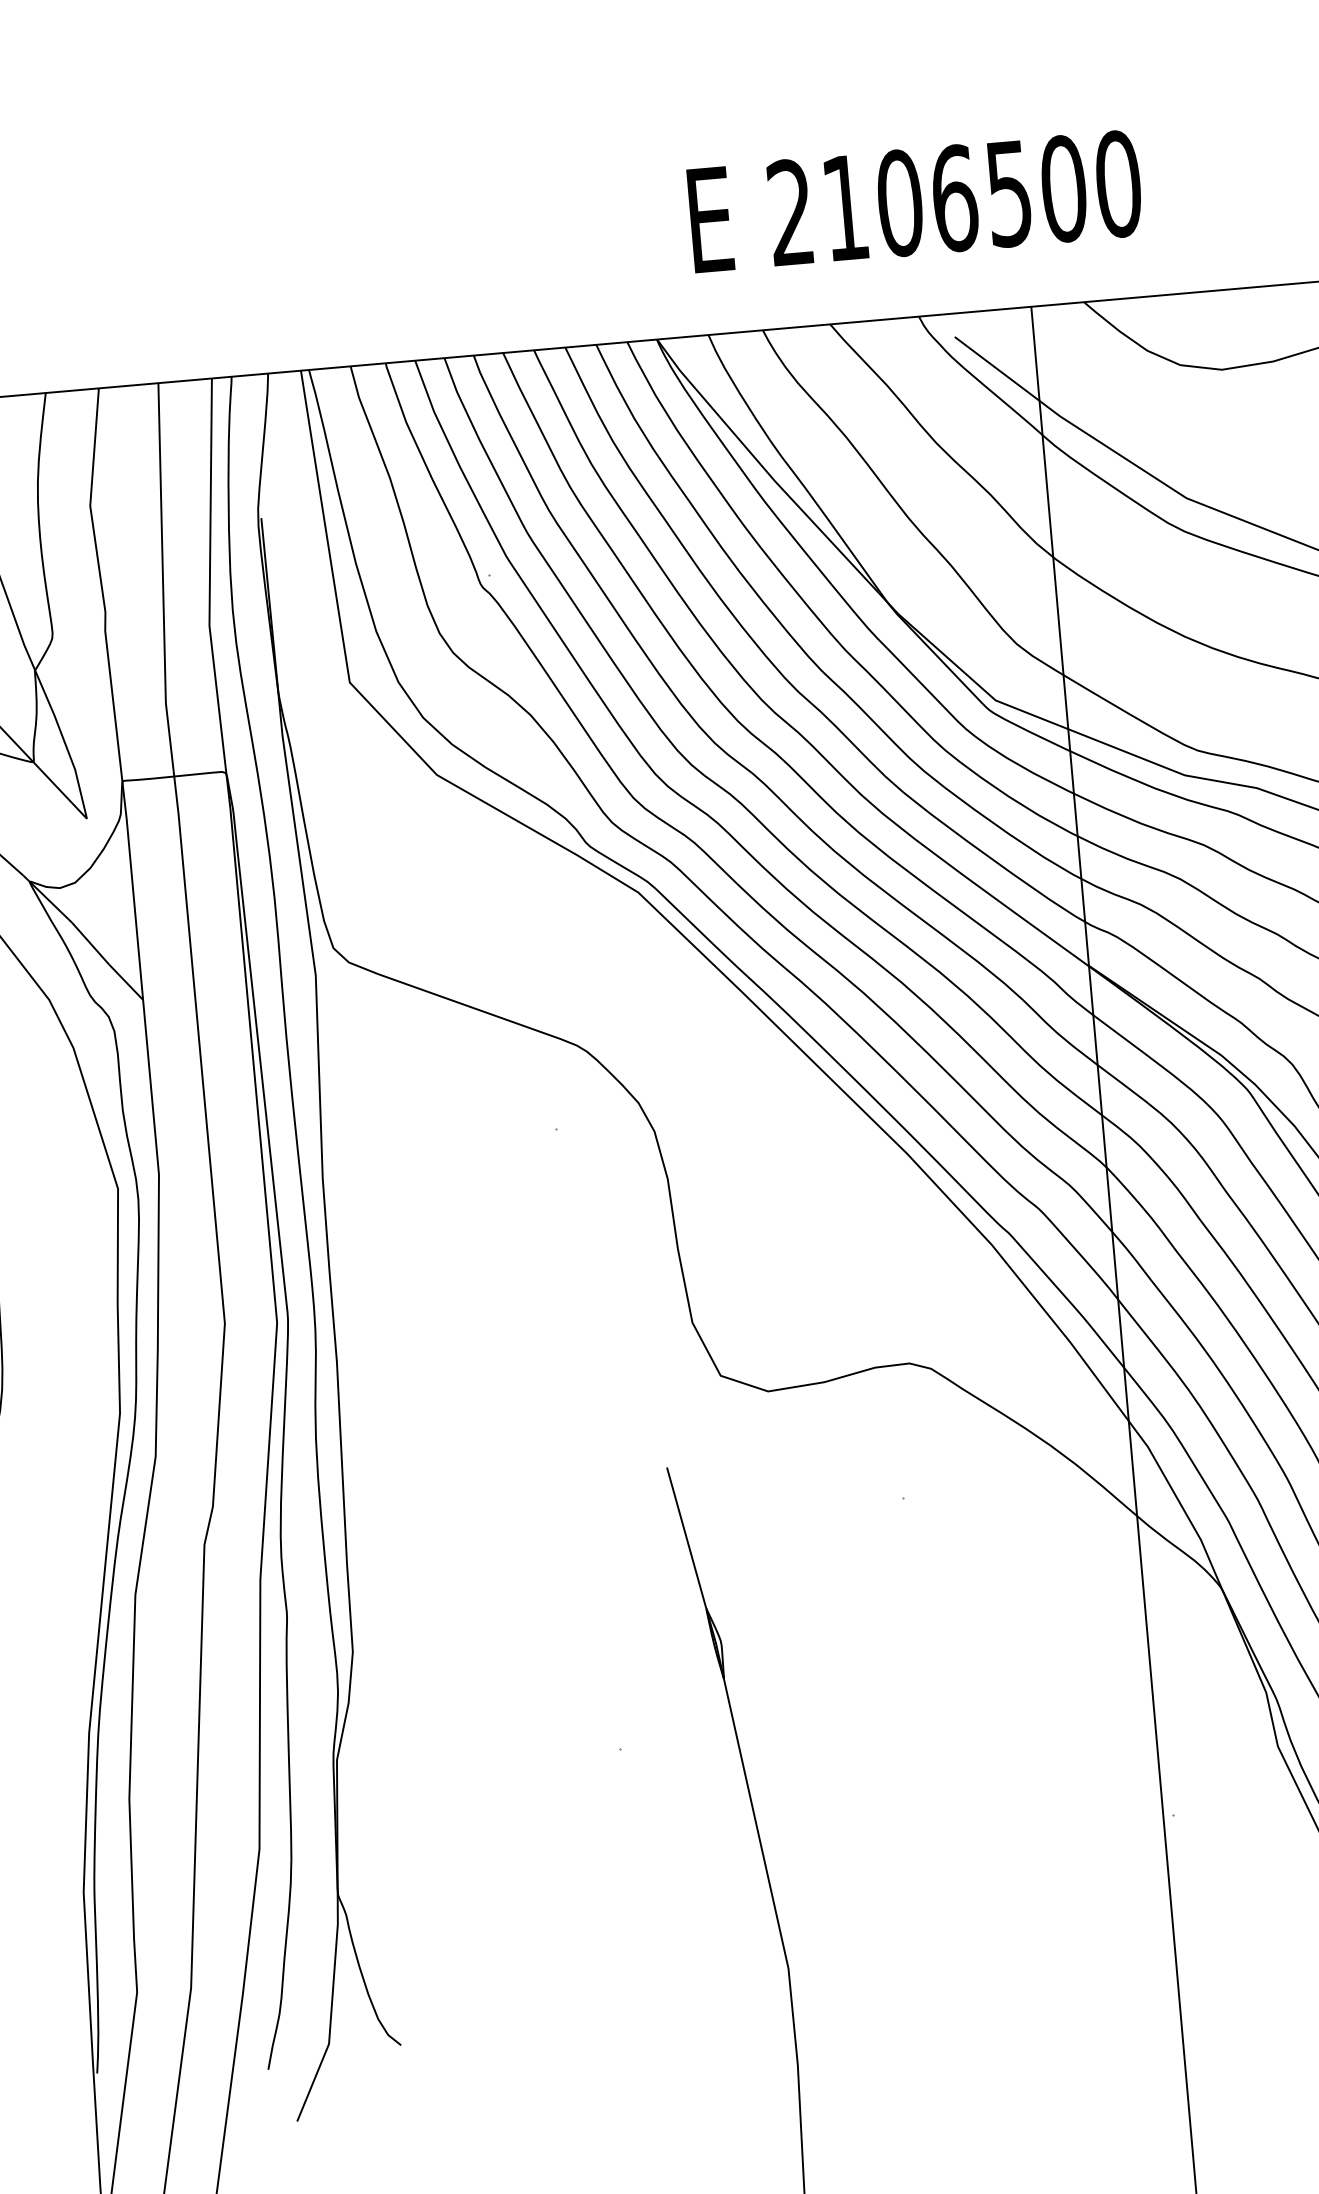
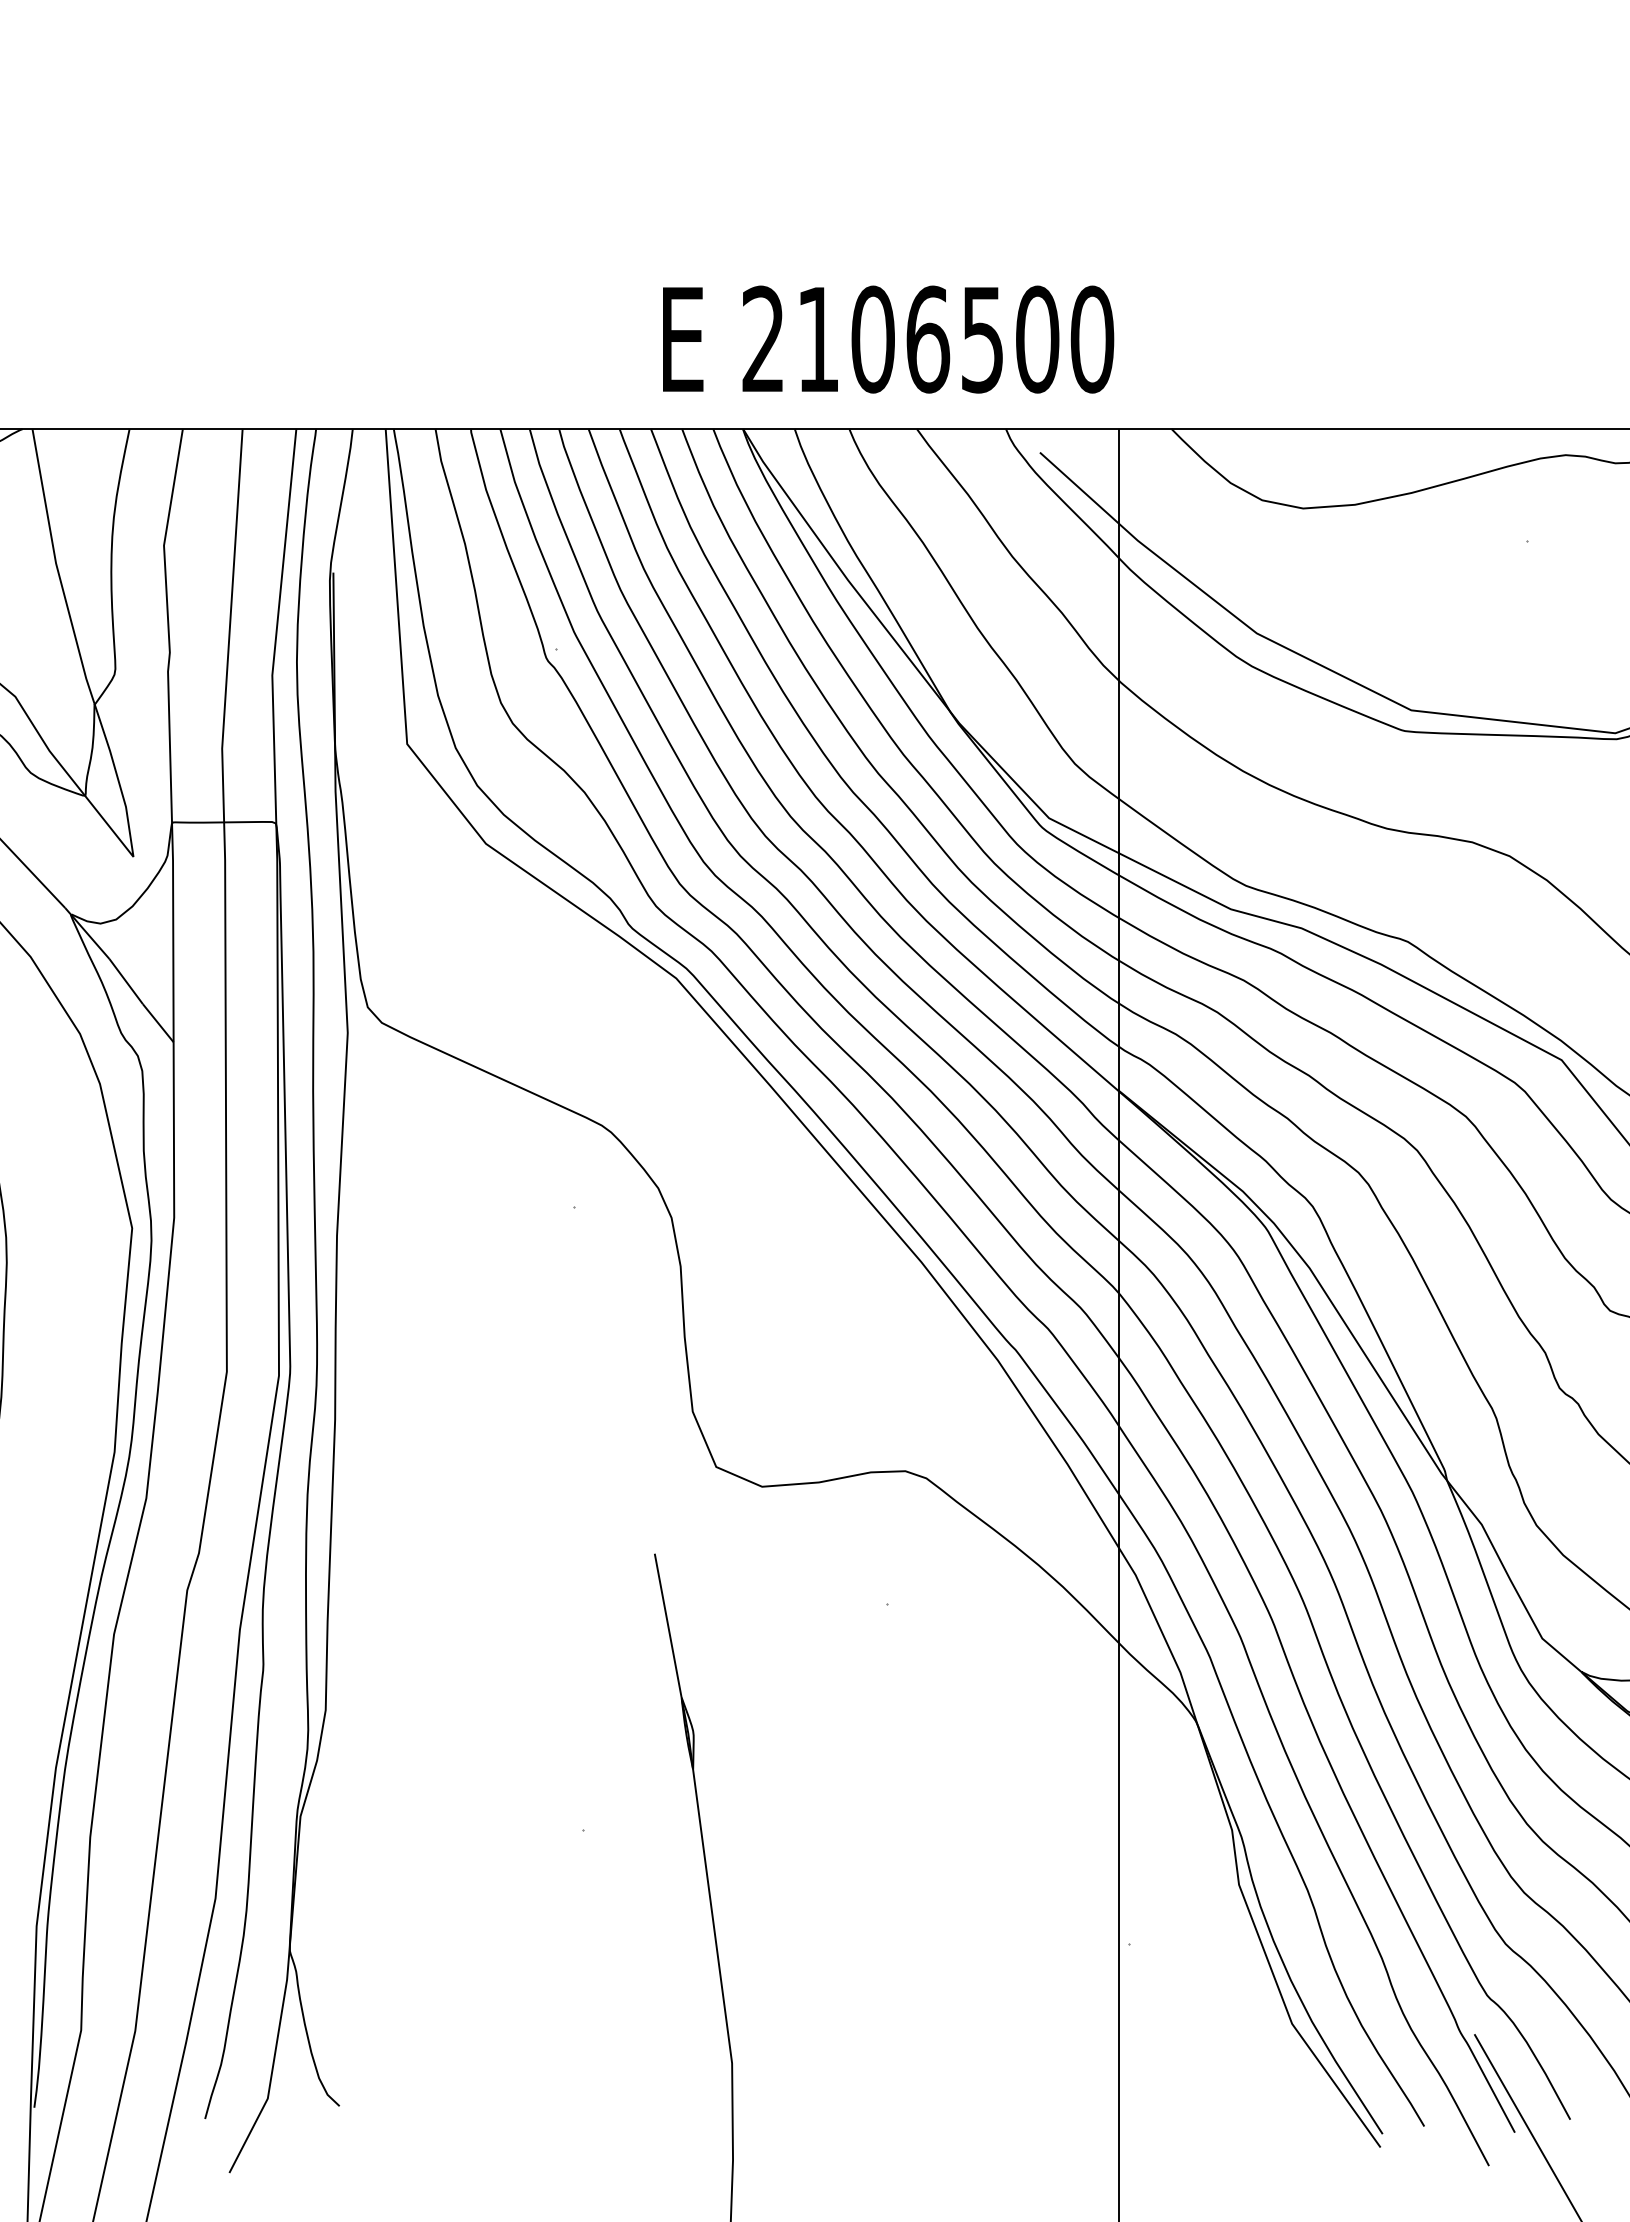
text: (915, 201) -> (888, 339), moved

